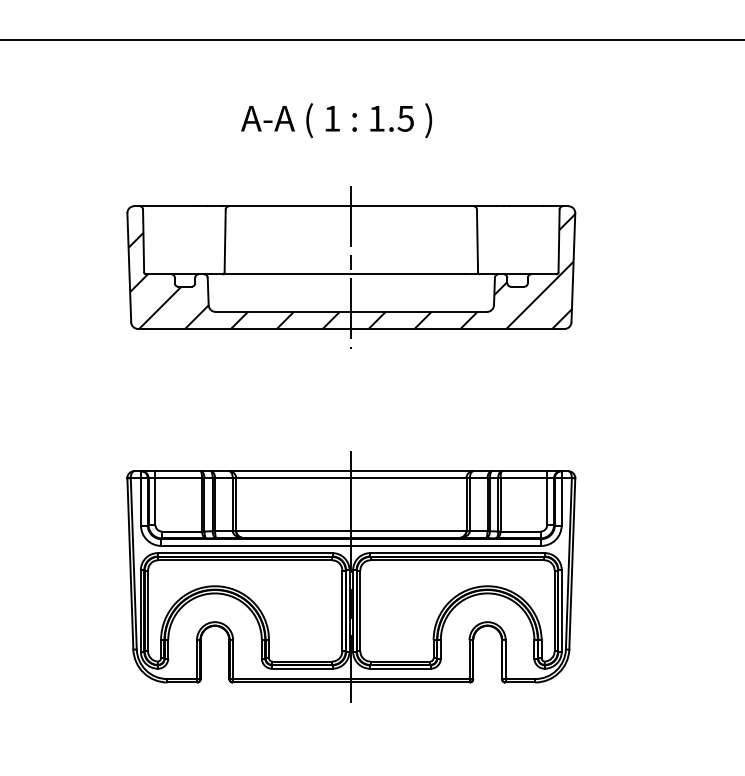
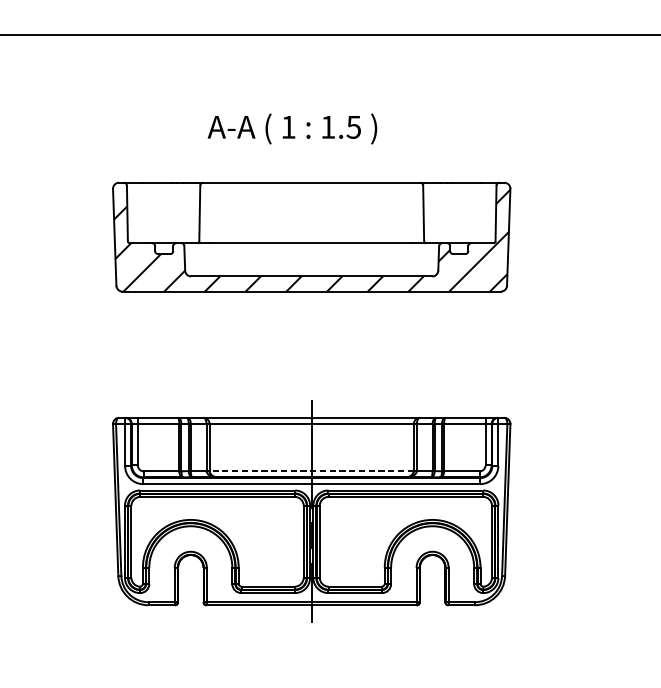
text: (336, 120) -> (292, 128), moved
line: (351, 267) -> (311, 237), removed
line: (350, 531) -> (310, 471), solid -> dashed

